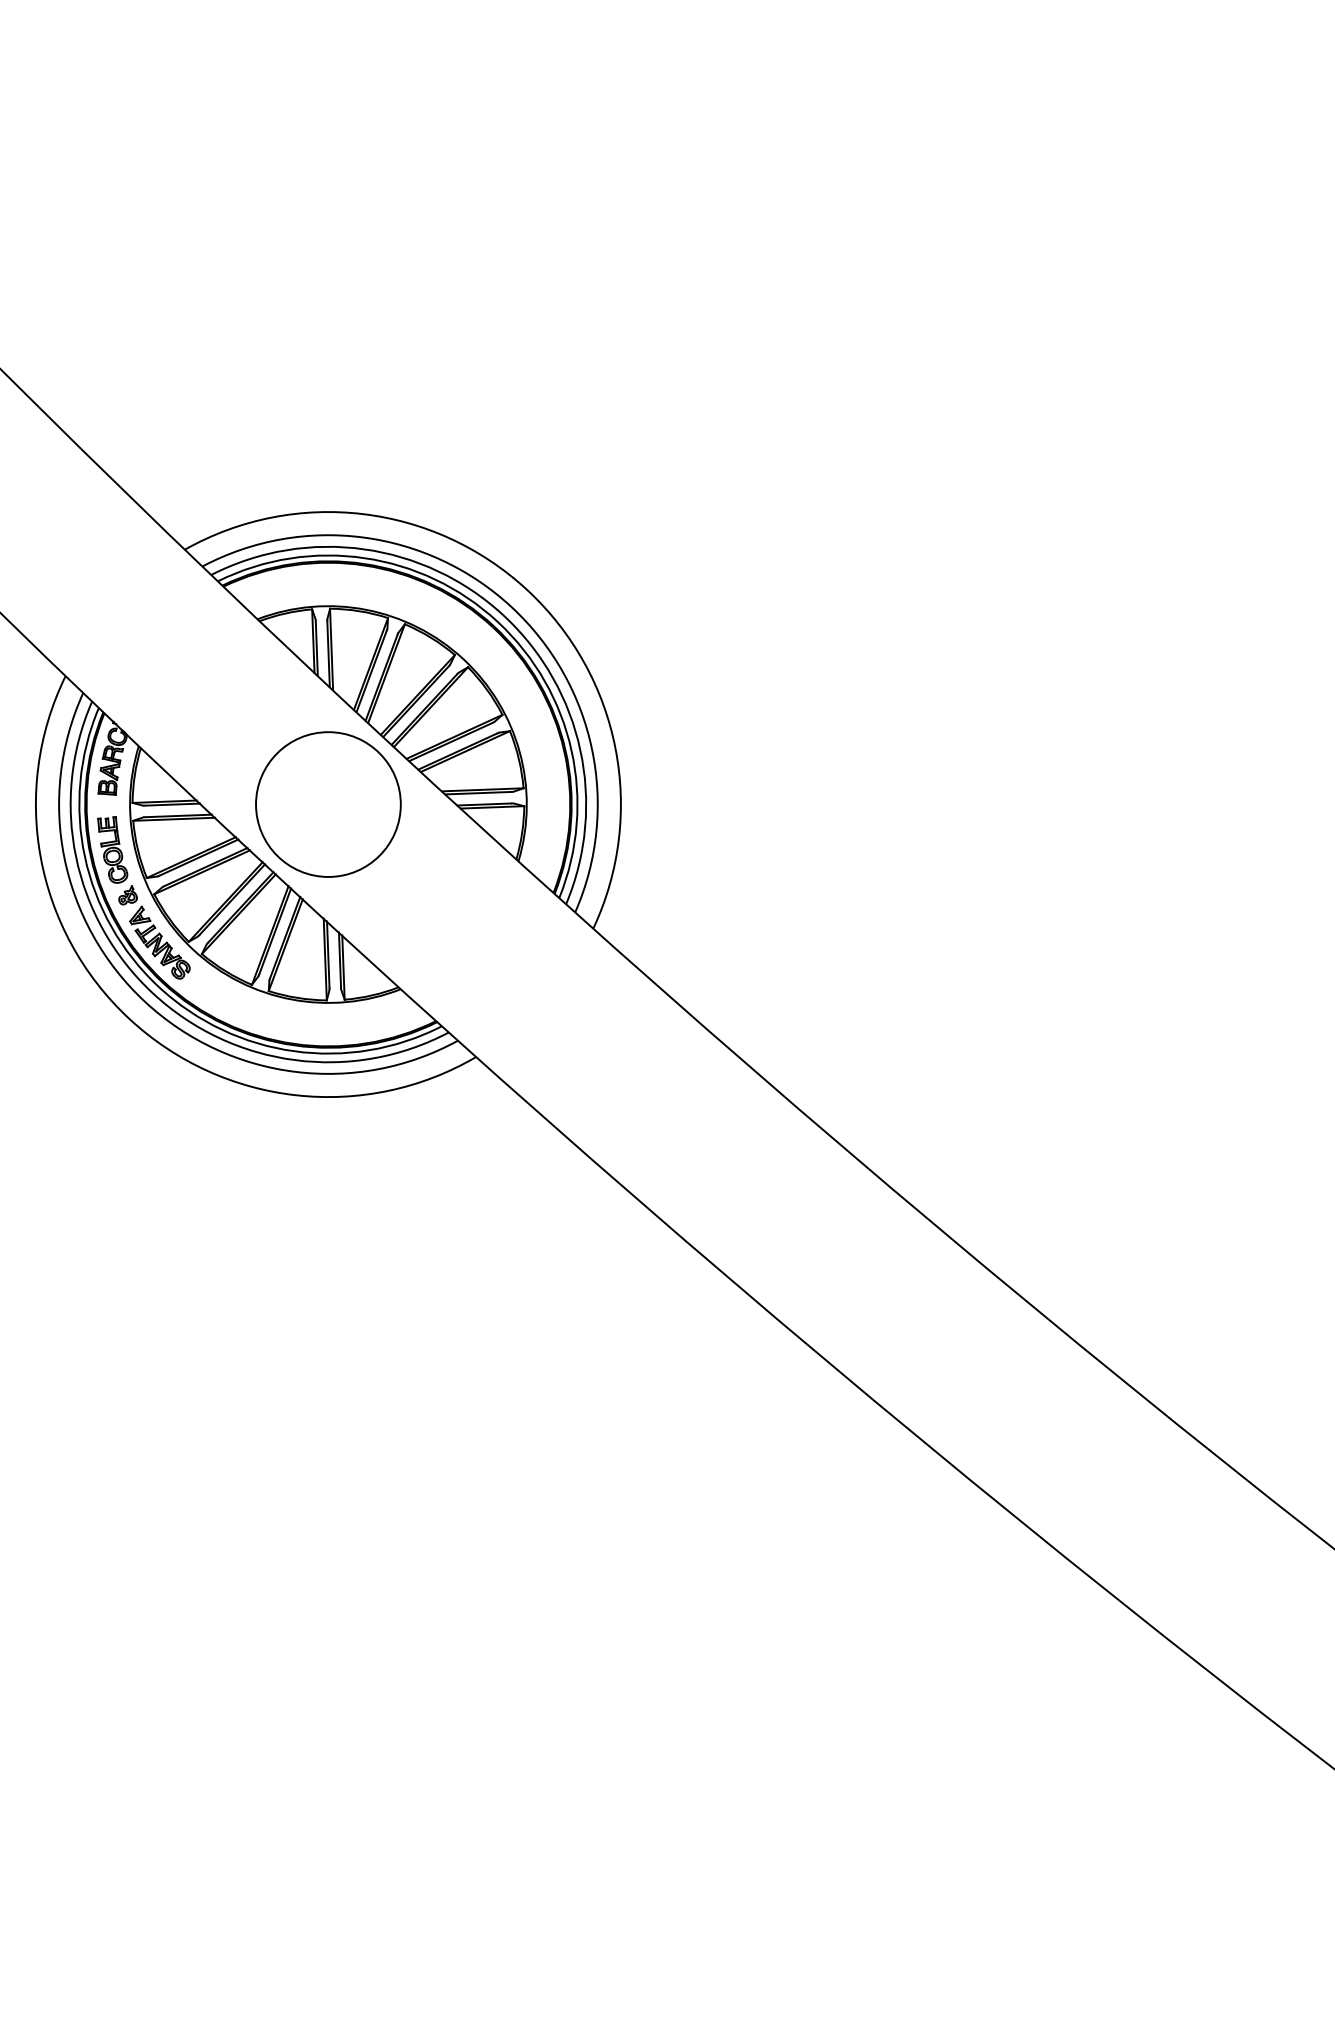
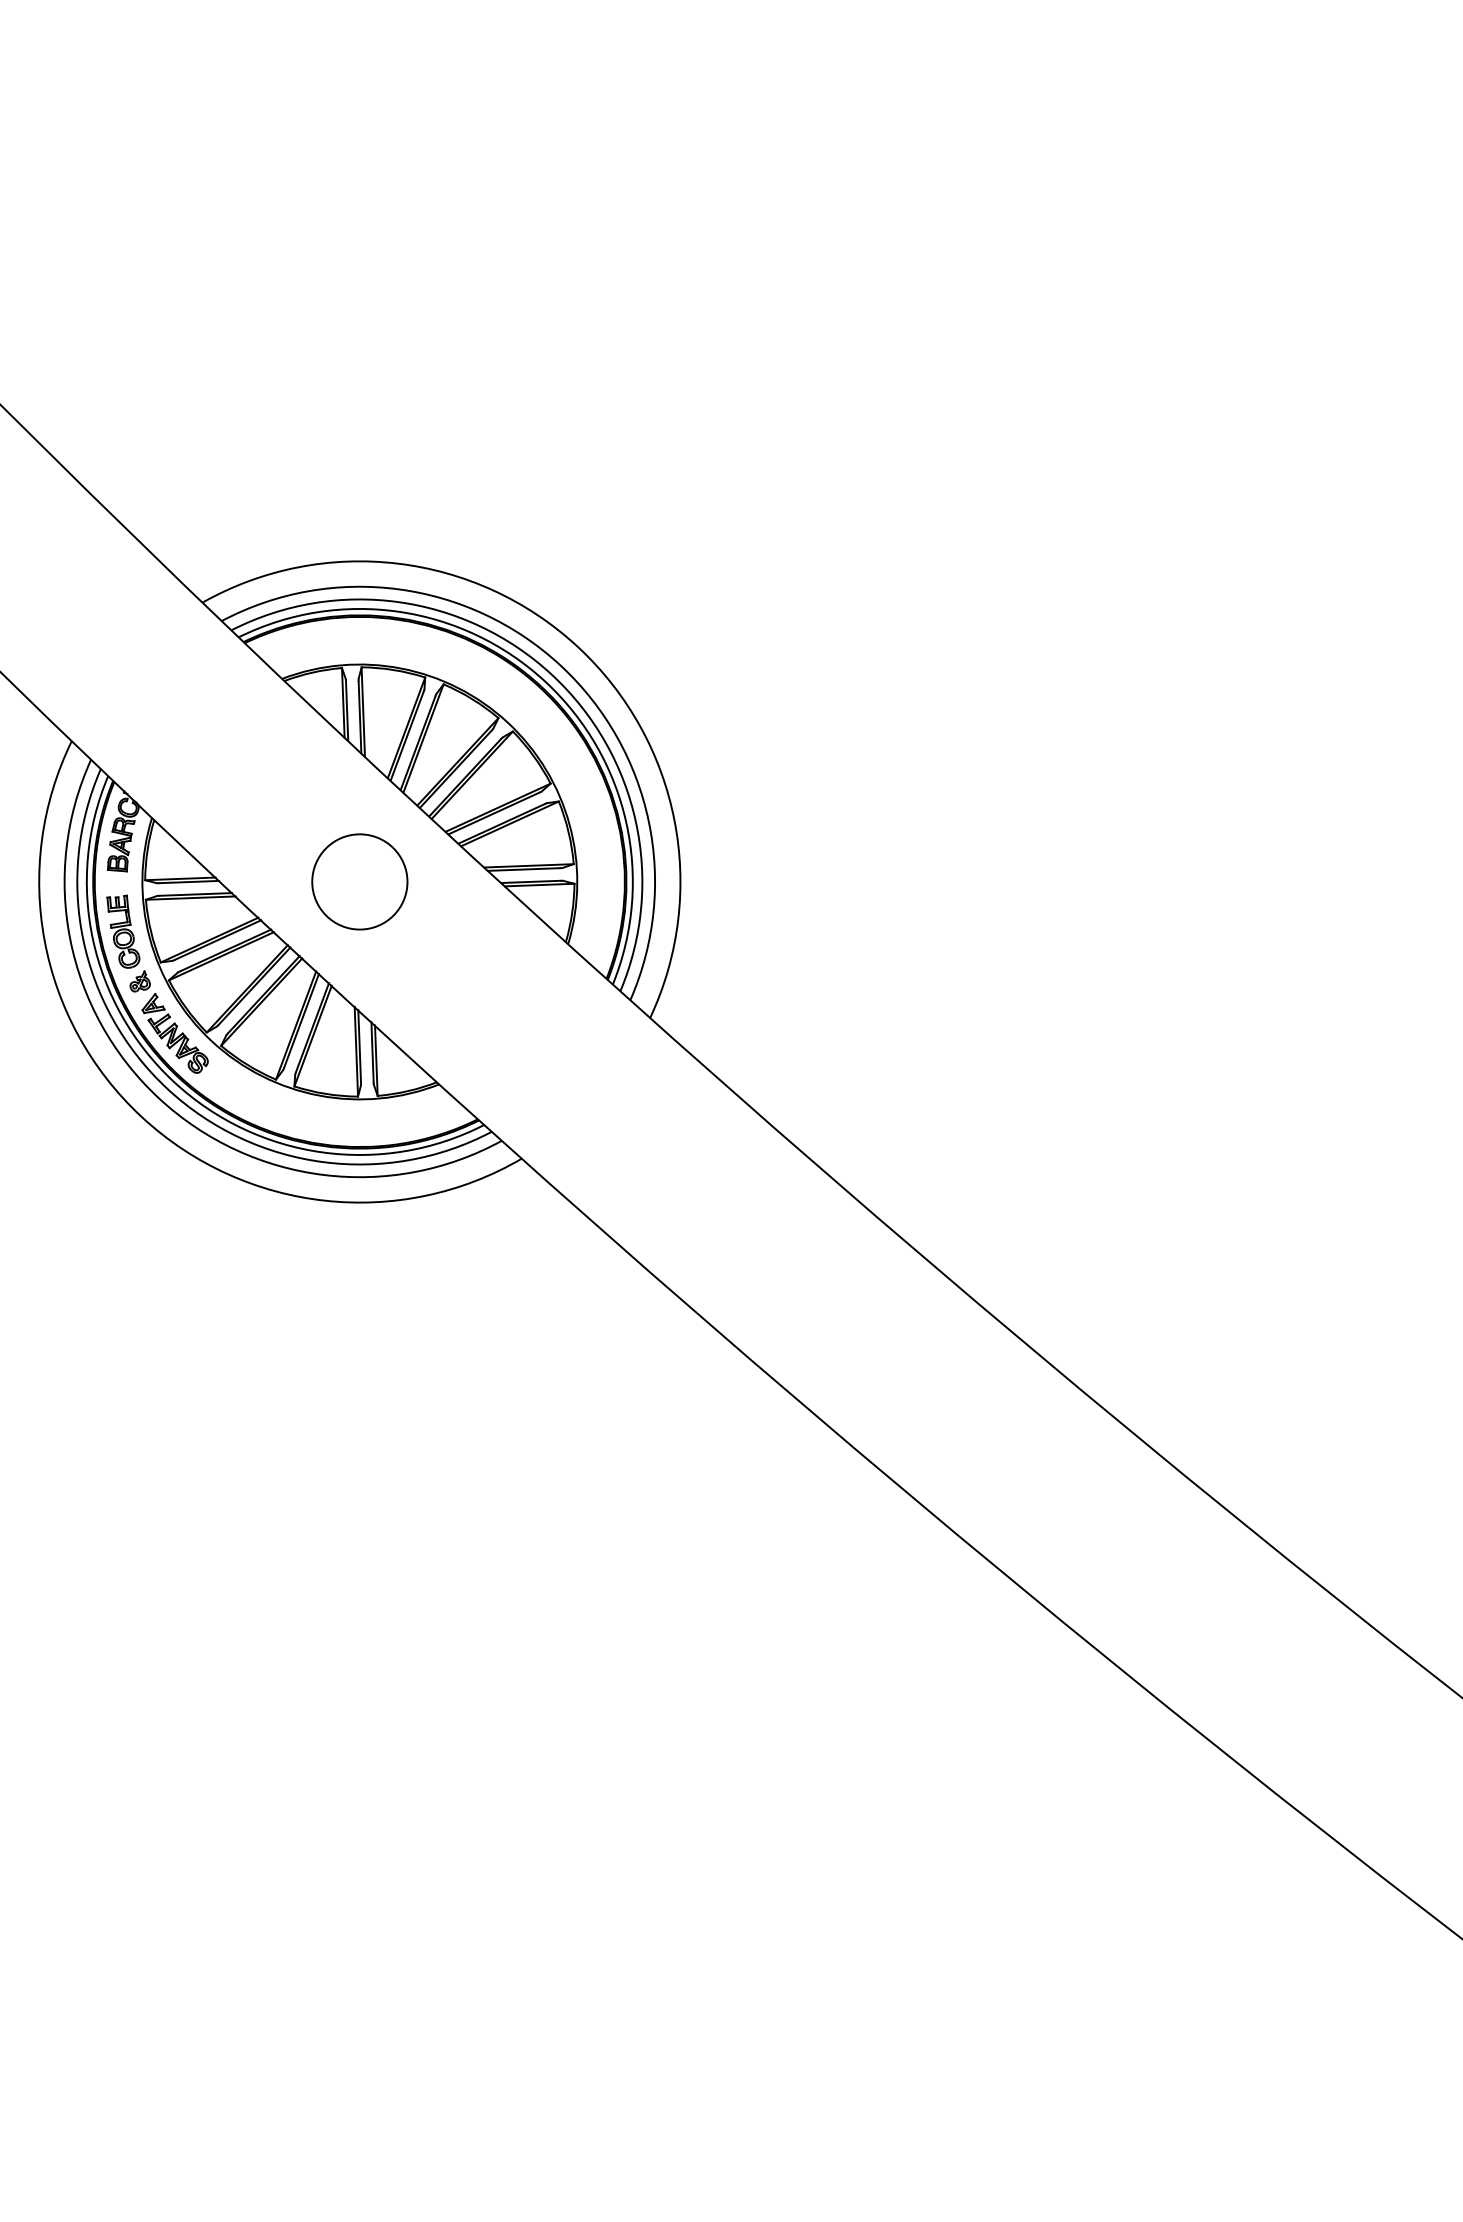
circle: (328, 804) -> (359, 881), size x0.6

